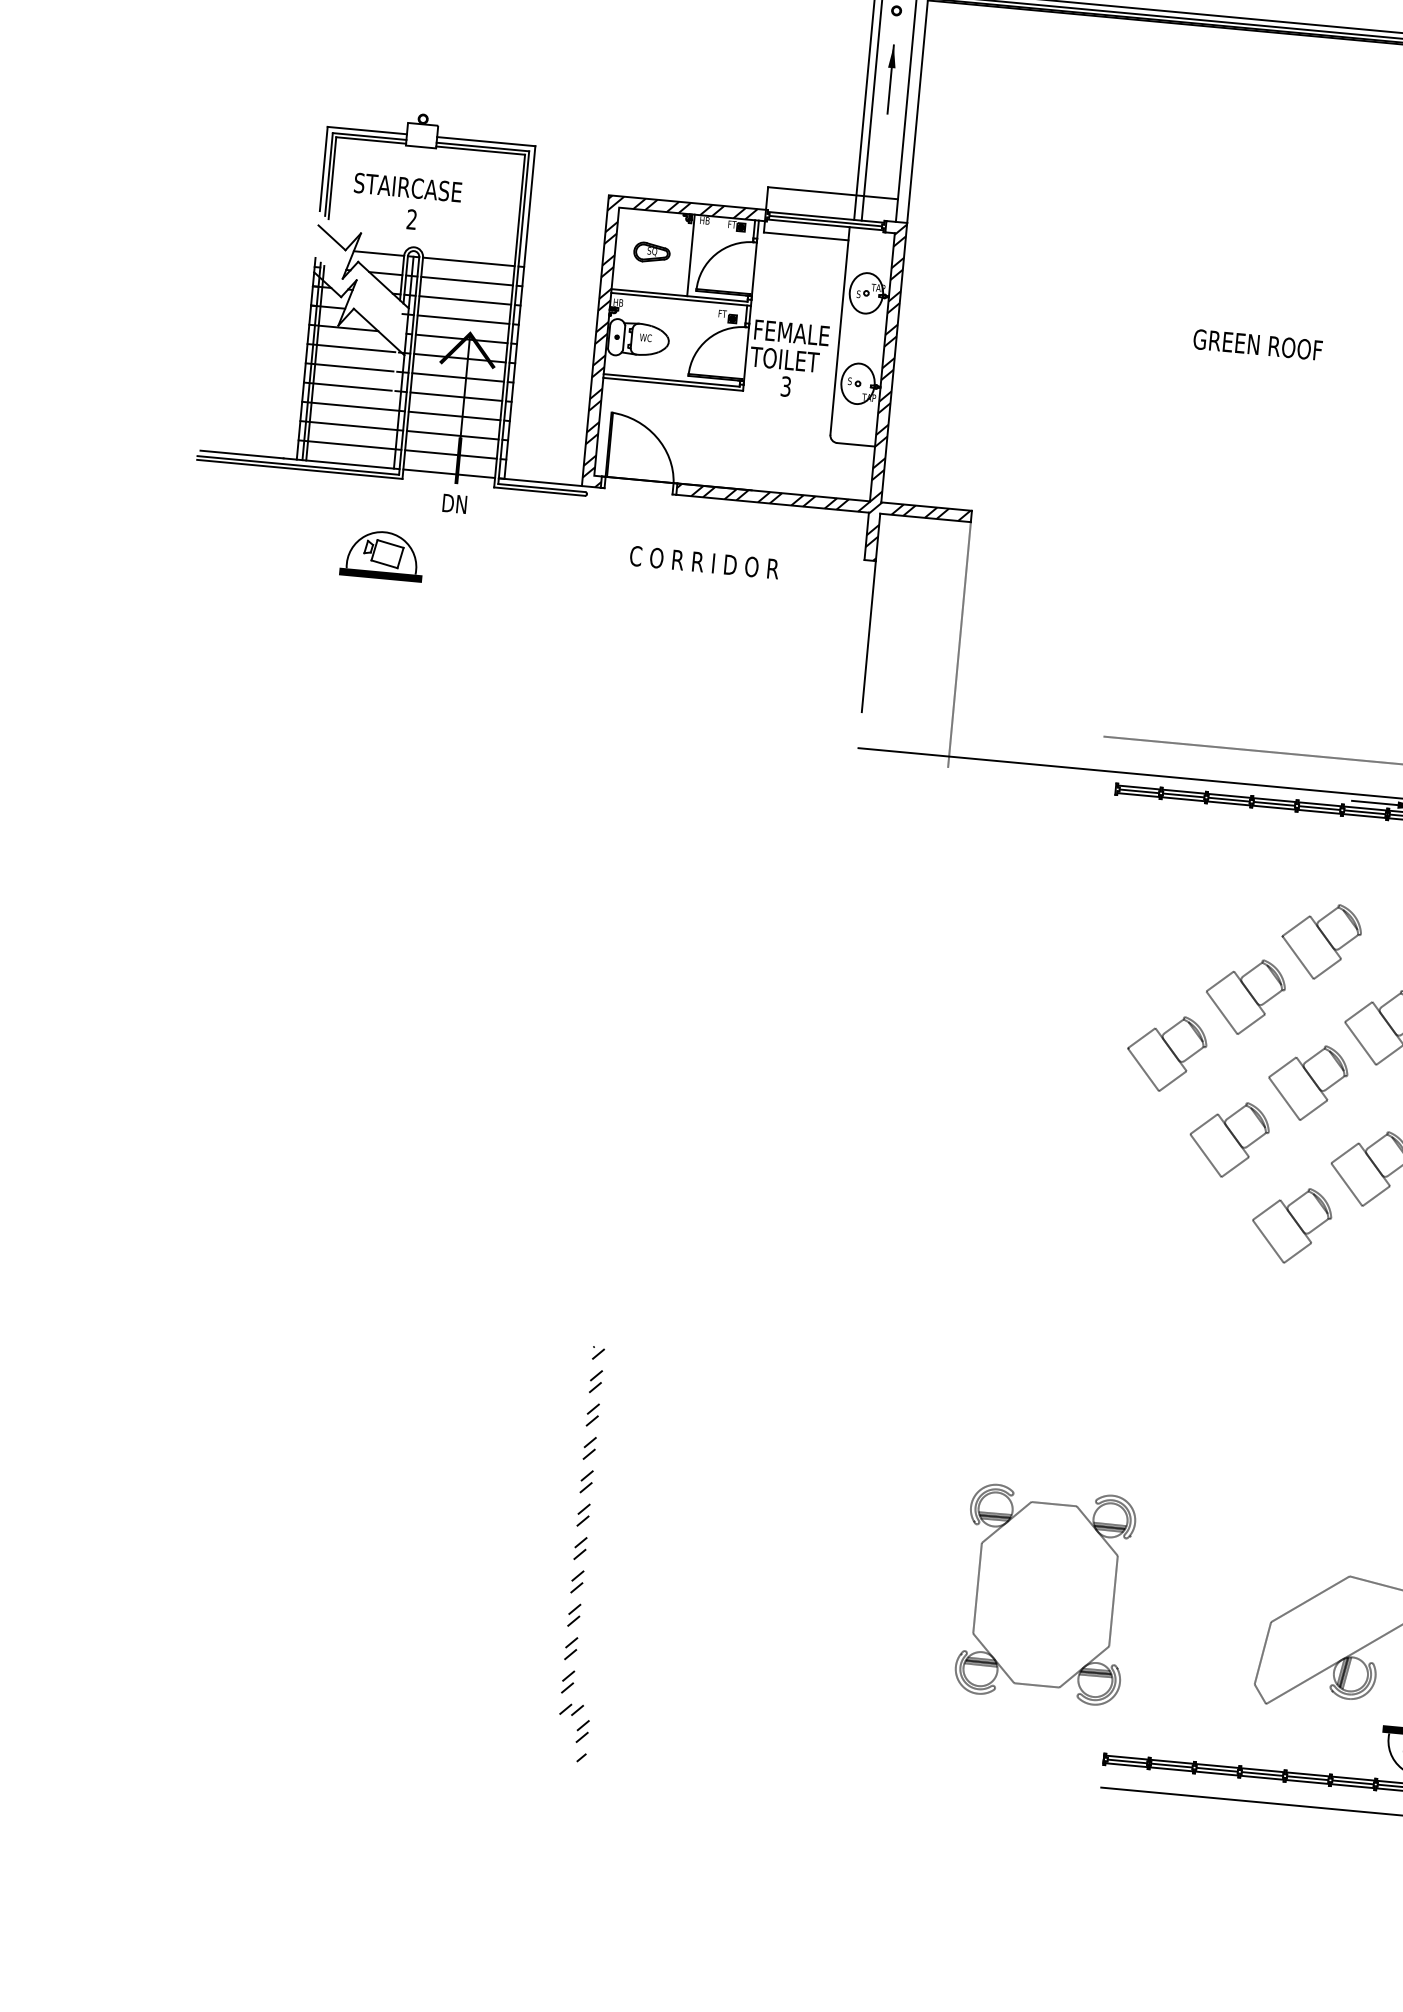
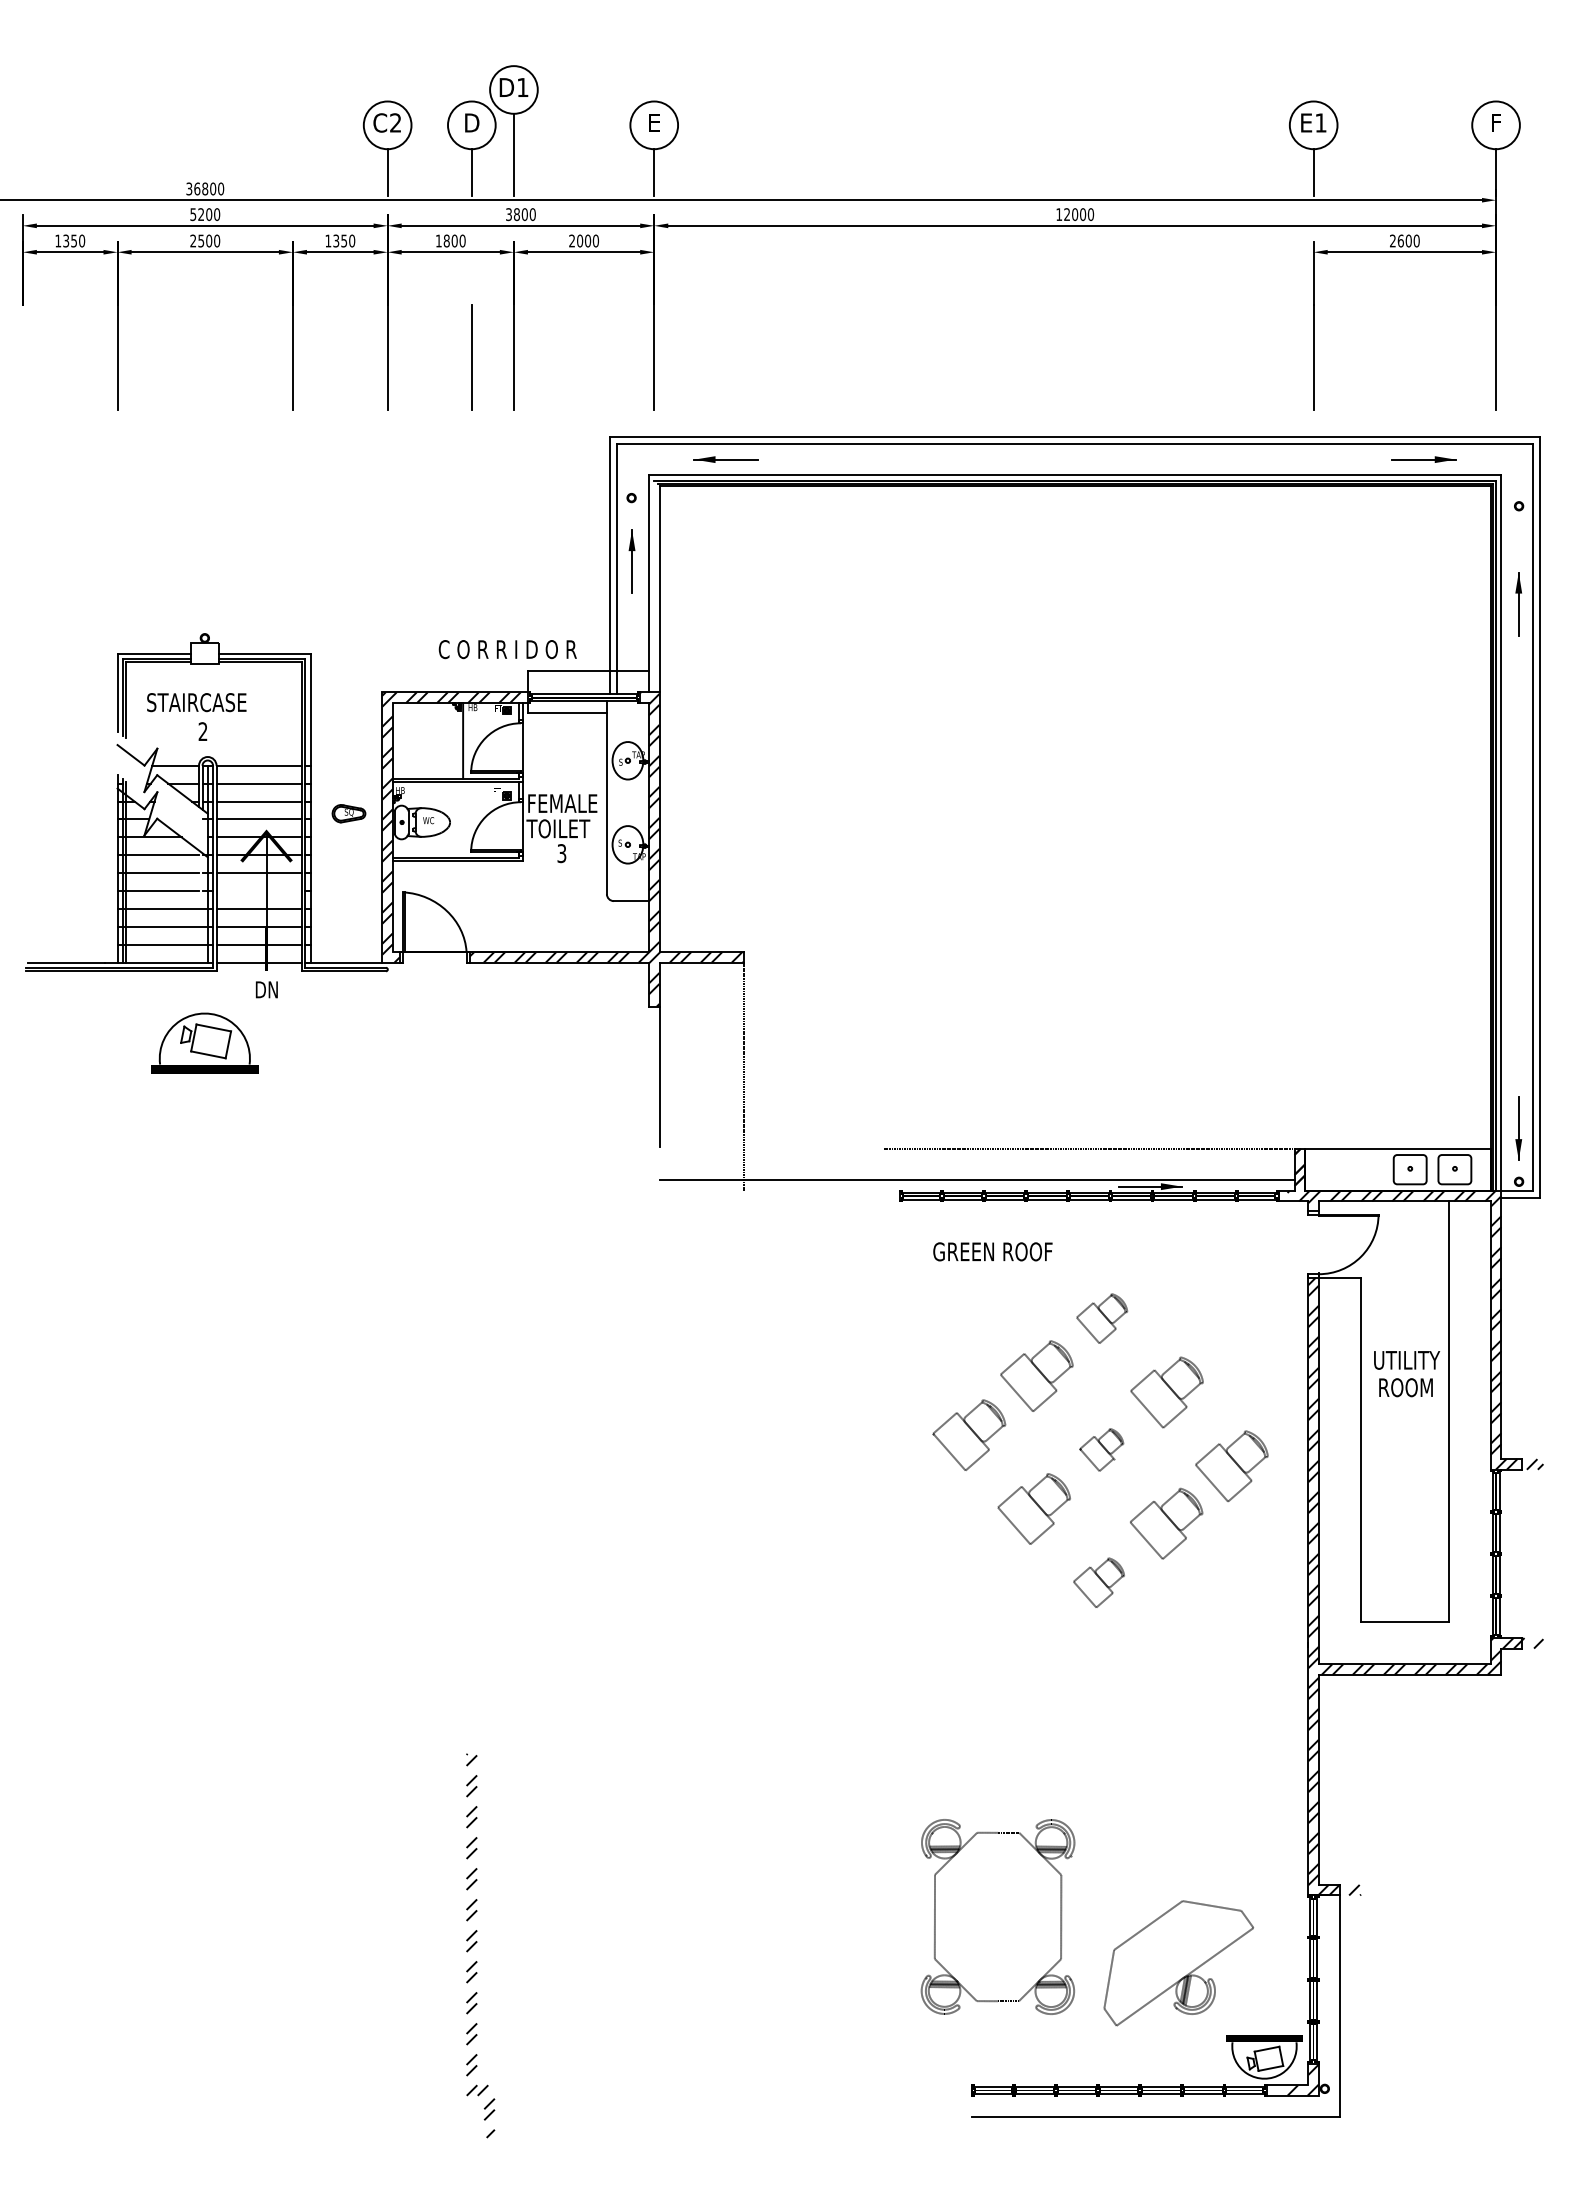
part: (651, 252) -> (348, 813), moved
text: (1257, 344) -> (992, 1251), moved
line: (455, 396) -> (258, 890), removed
part: (382, 554) -> (204, 1042), size x1.4
text: (704, 562) -> (507, 649), moved
part: (1320, 941) -> (1101, 1318), size x0.7
part: (1307, 1082) -> (1101, 1449), size x0.6
part: (1290, 1225) -> (1098, 1582), size x0.7
part: (978, 1587) -> (935, 1916), moved

